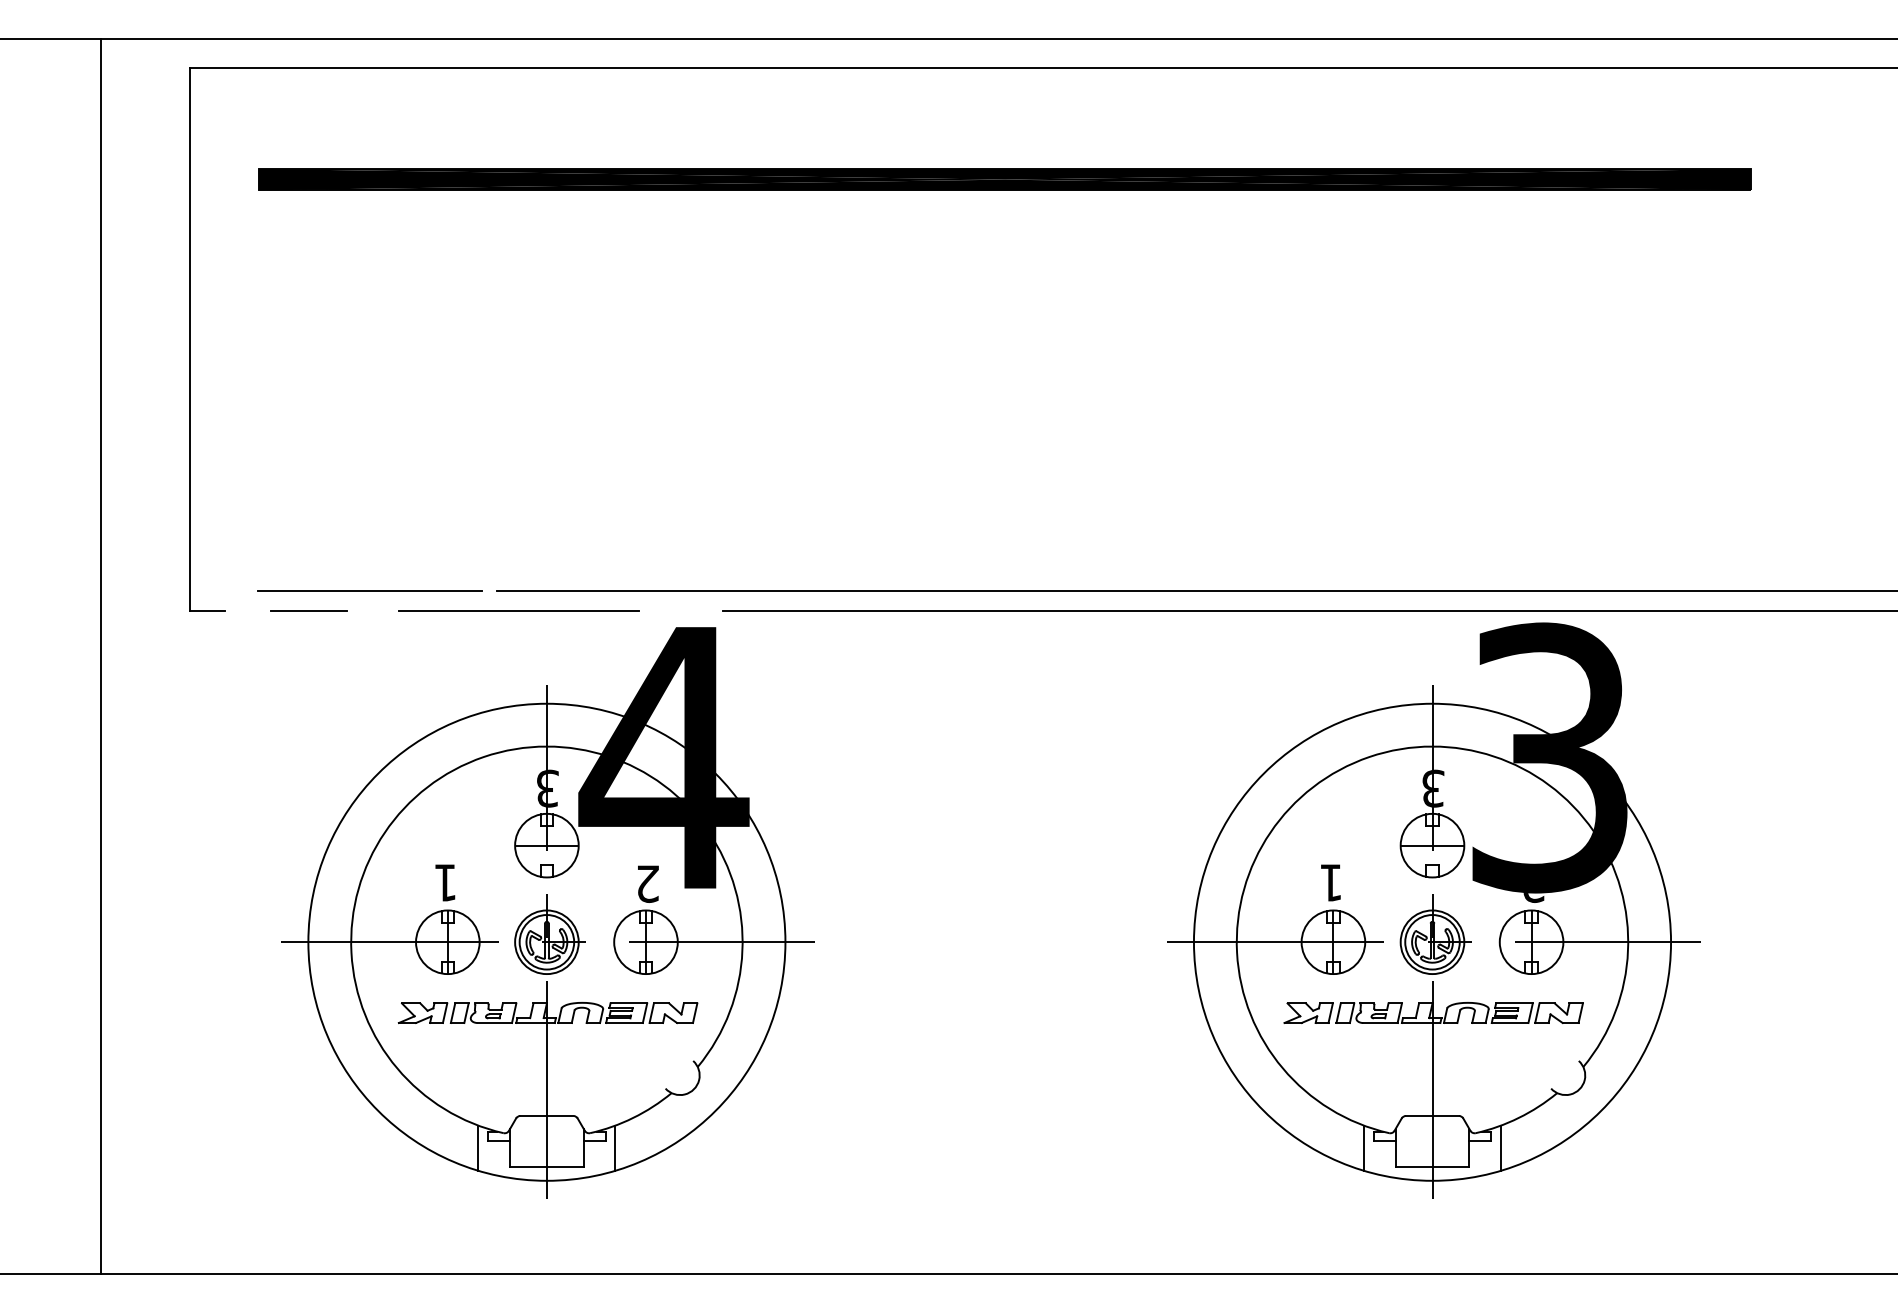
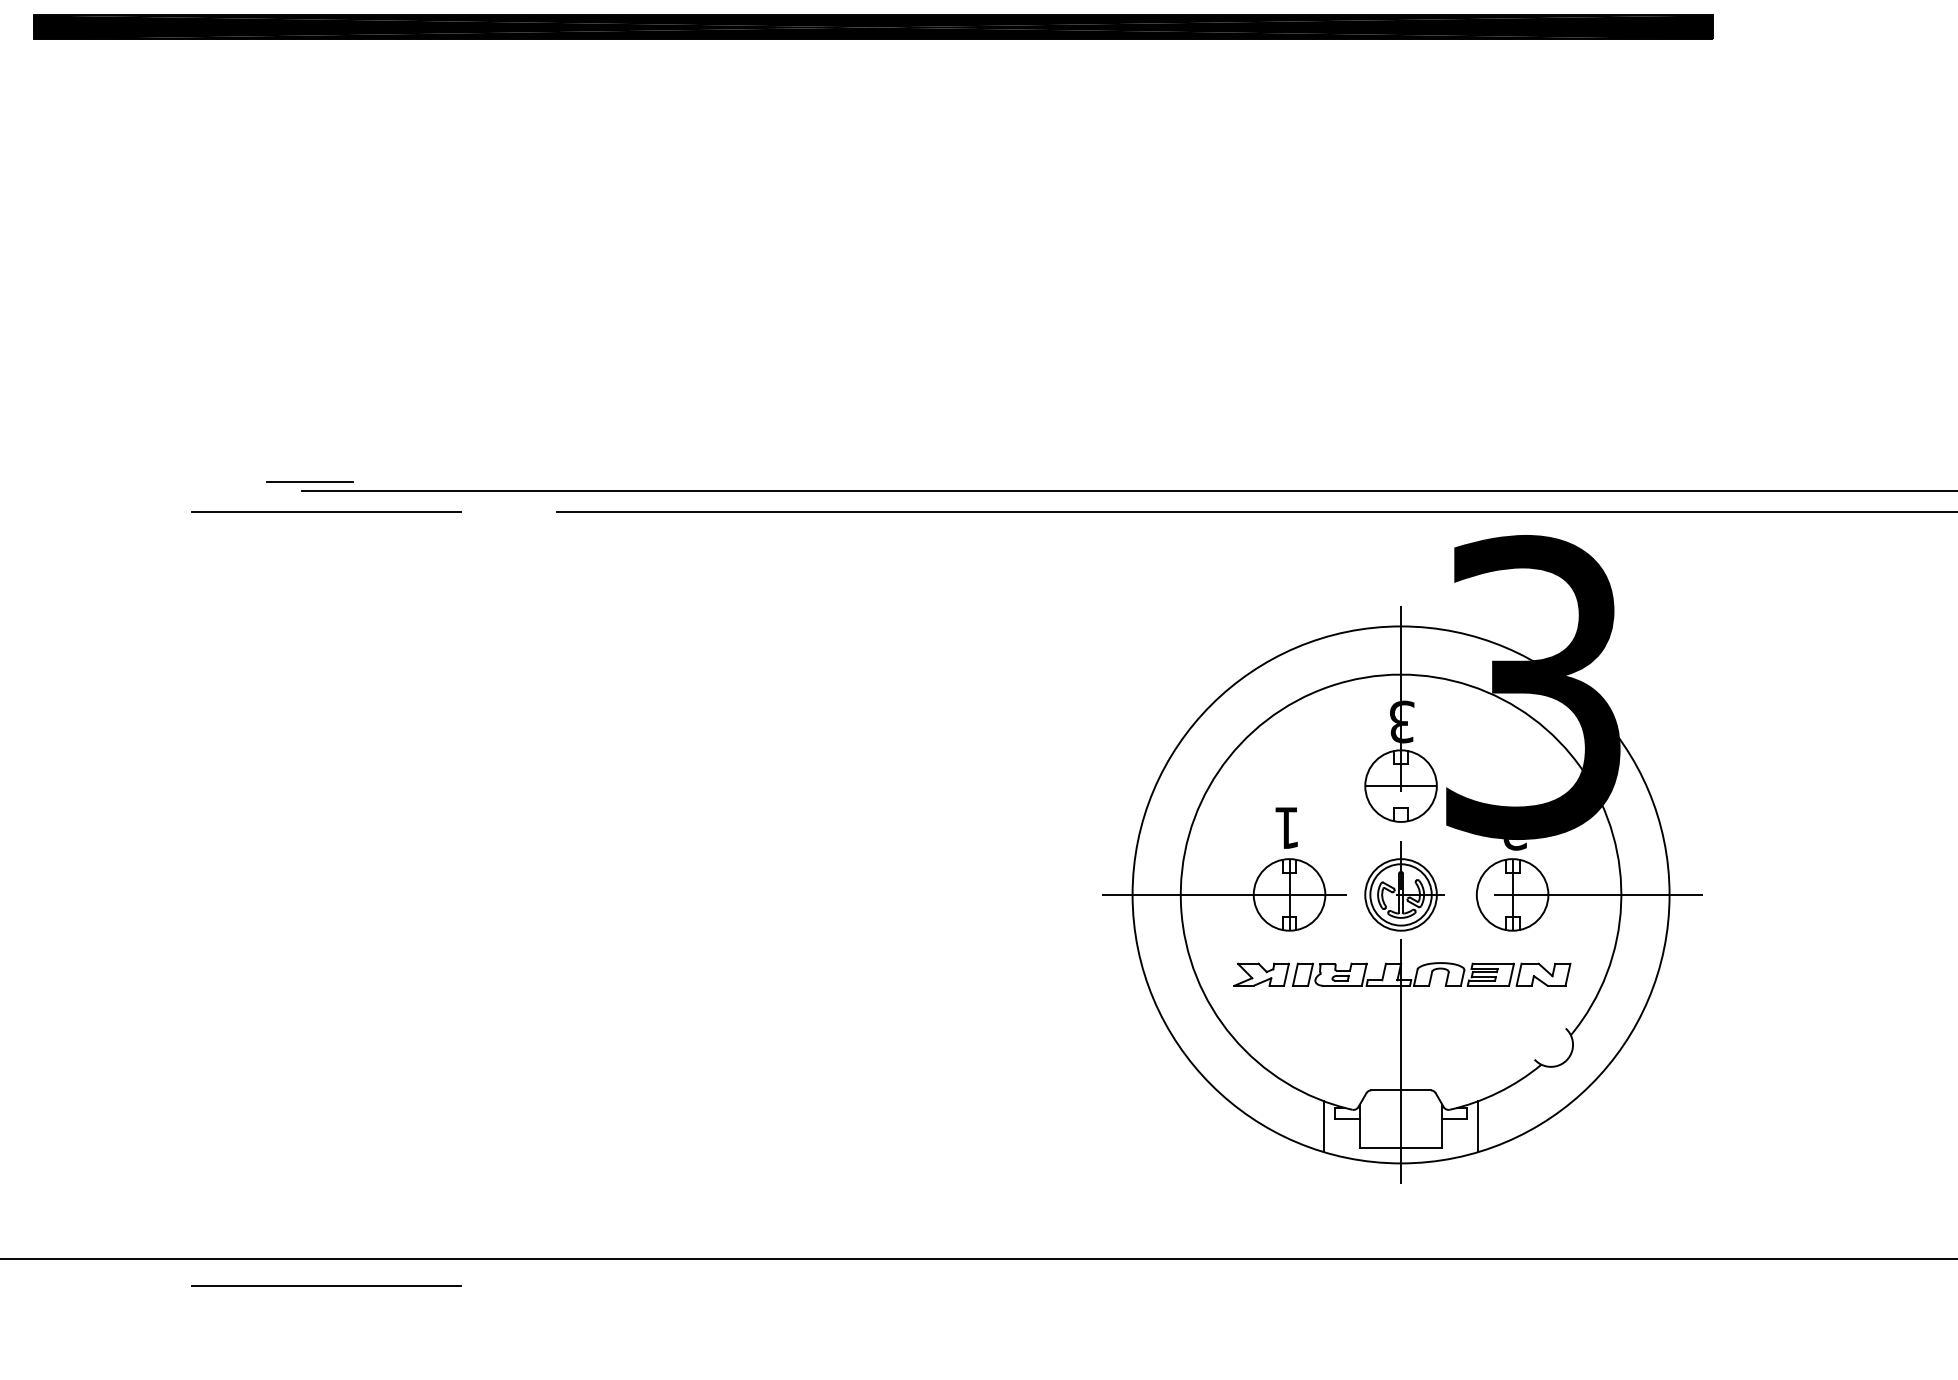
line: (369, 591) -> (158, 491), removed
line: (308, 610) -> (309, 482), moved
part: (1433, 910) -> (1402, 859), moved
part: (547, 912) -> (358, 852), removed
line: (518, 1297) -> (326, 1285), added

